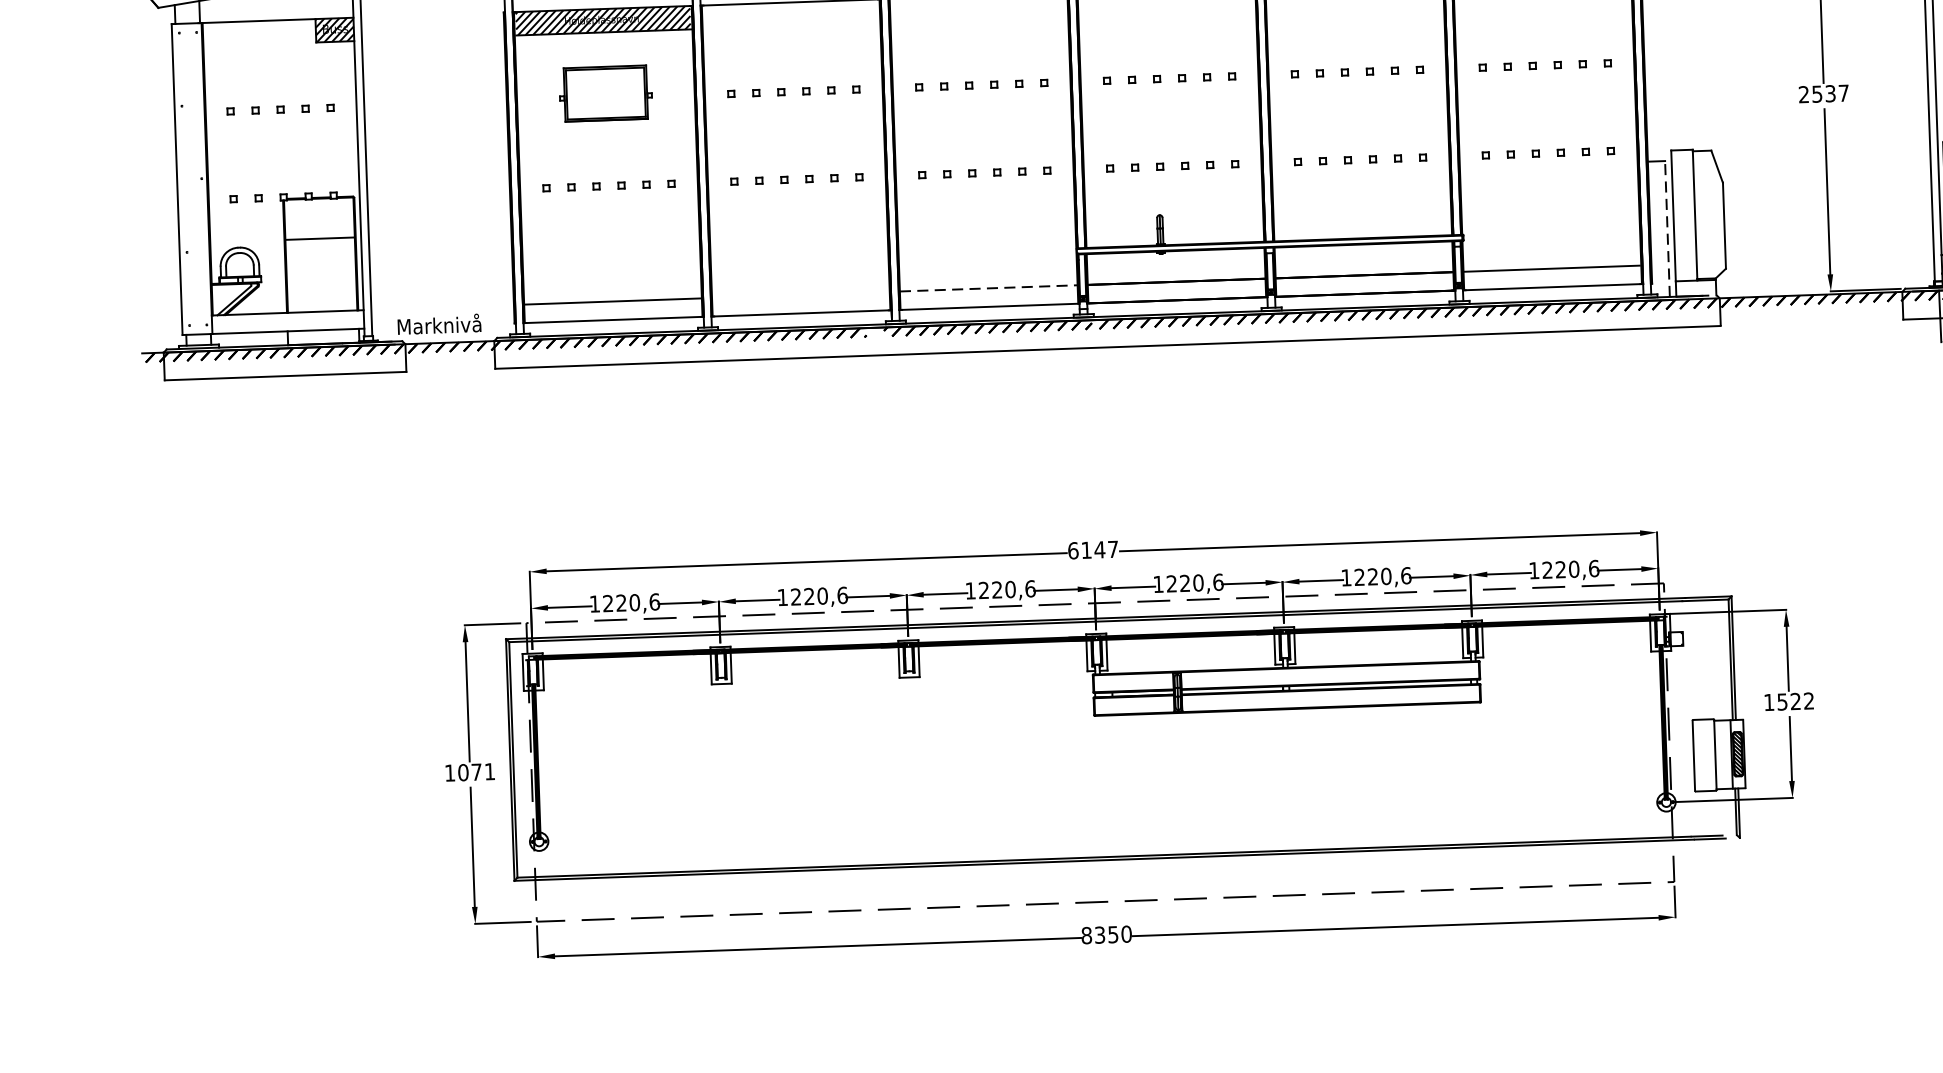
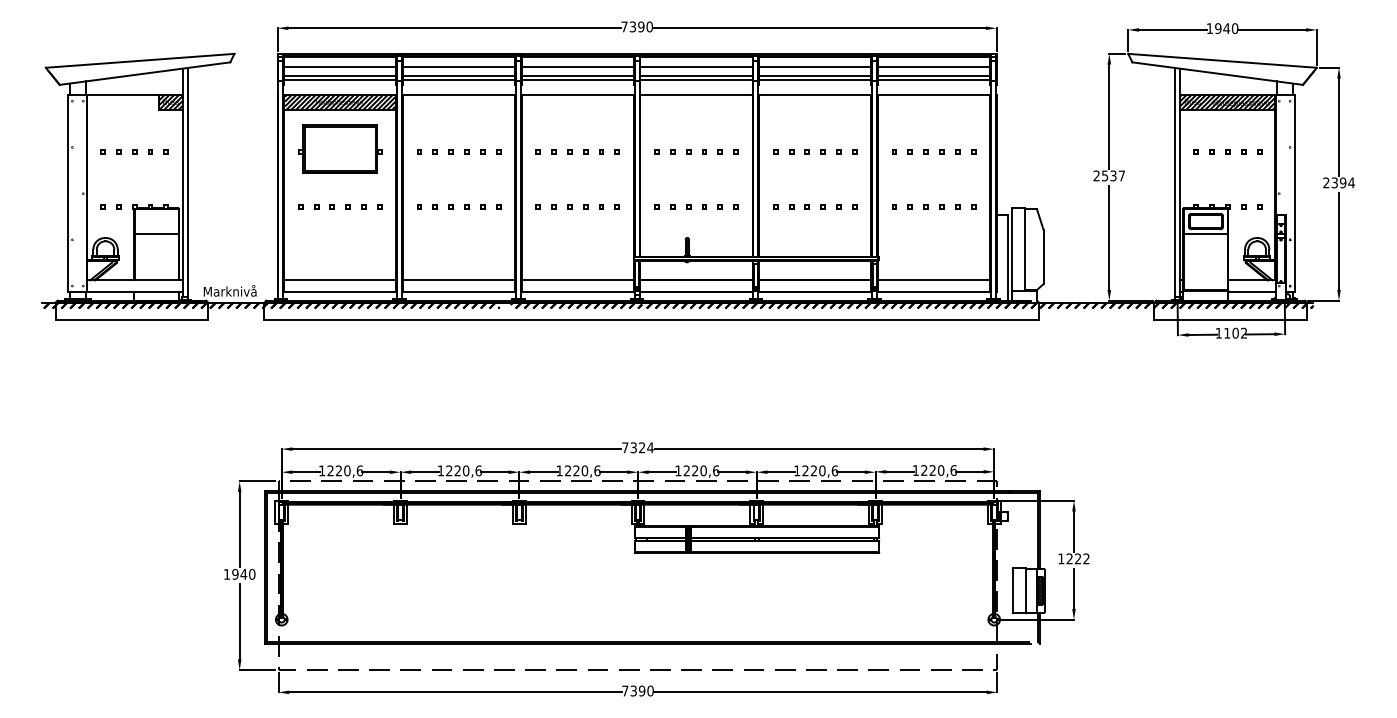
part: (606, 93) -> (340, 148), size x1.43
line: (1667, 228) -> (1007, 257), dashed -> solid
line: (989, 288) -> (578, 280), dashed -> solid
line: (800, 295) -> (458, 280), added
text: (1092, 549) -> (637, 447), 6147 -> 7324
text: (1782, 701) -> (1069, 558), 1522 -> 1222
text: (476, 772) -> (243, 574), 1071 -> 1940
text: (1099, 934) -> (633, 690), 8350 -> 7390

